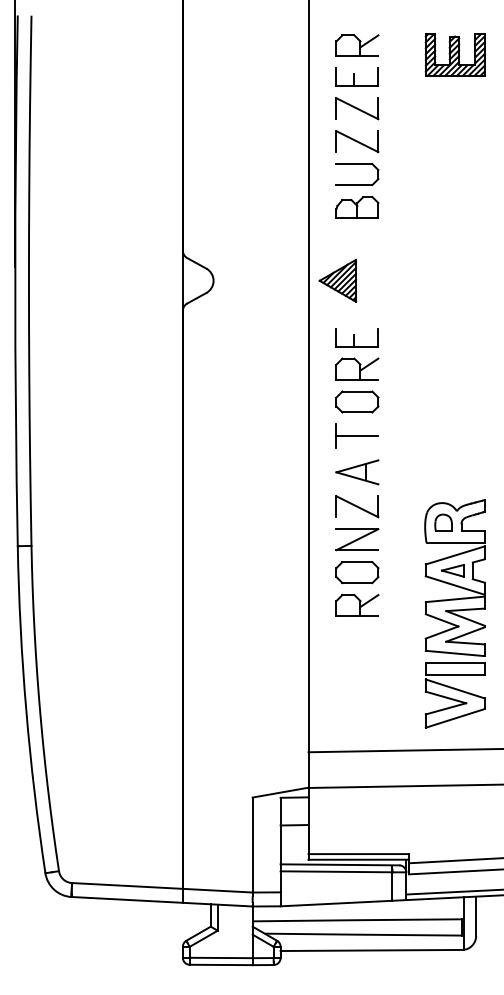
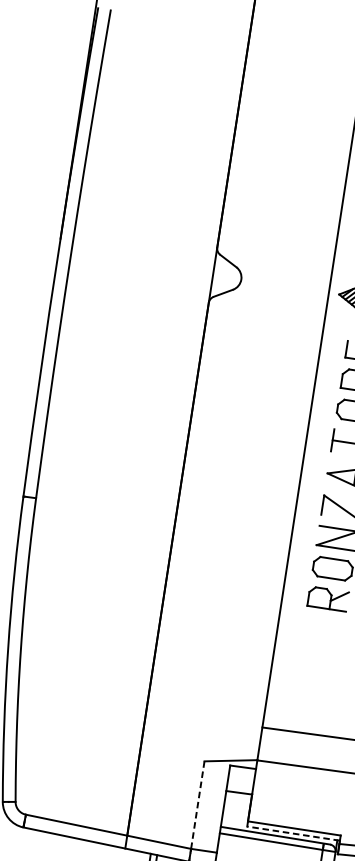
line: (252, 844) -> (197, 804), solid -> dashed
line: (358, 859) -> (293, 833), solid -> dashed

